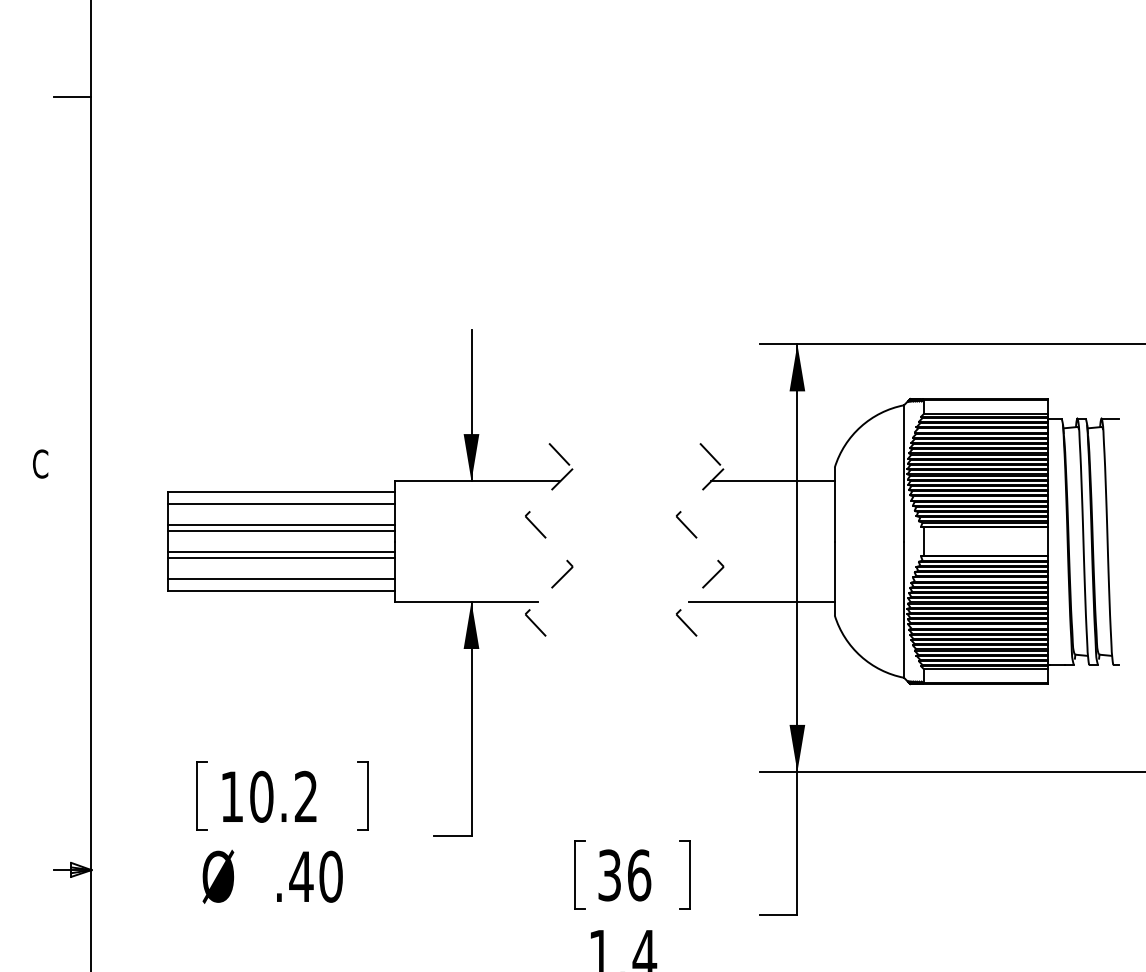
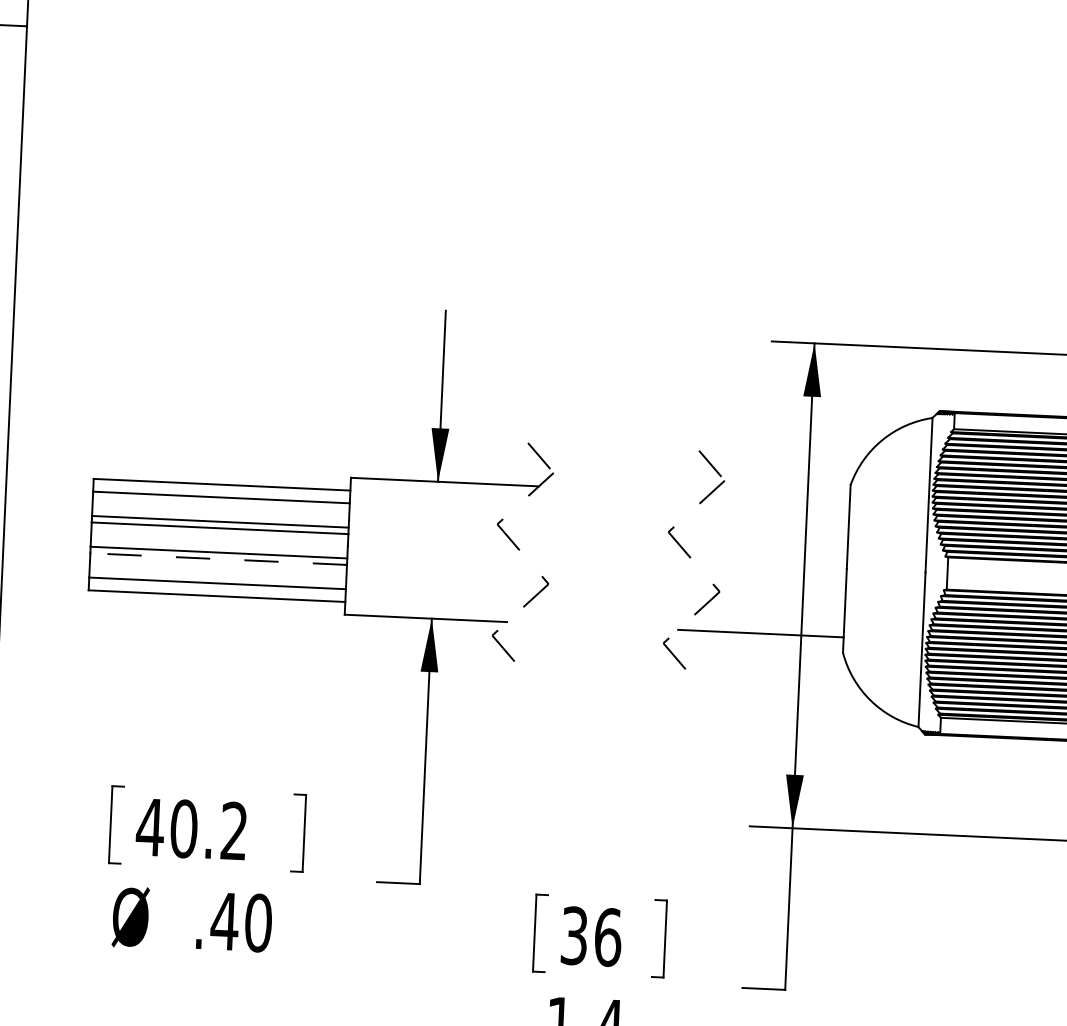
line: (772, 481) -> (779, 497), removed
line: (281, 557) -> (218, 558), solid -> dashed
text: (231, 796) -> (149, 826), 10.2 -> 40.2

